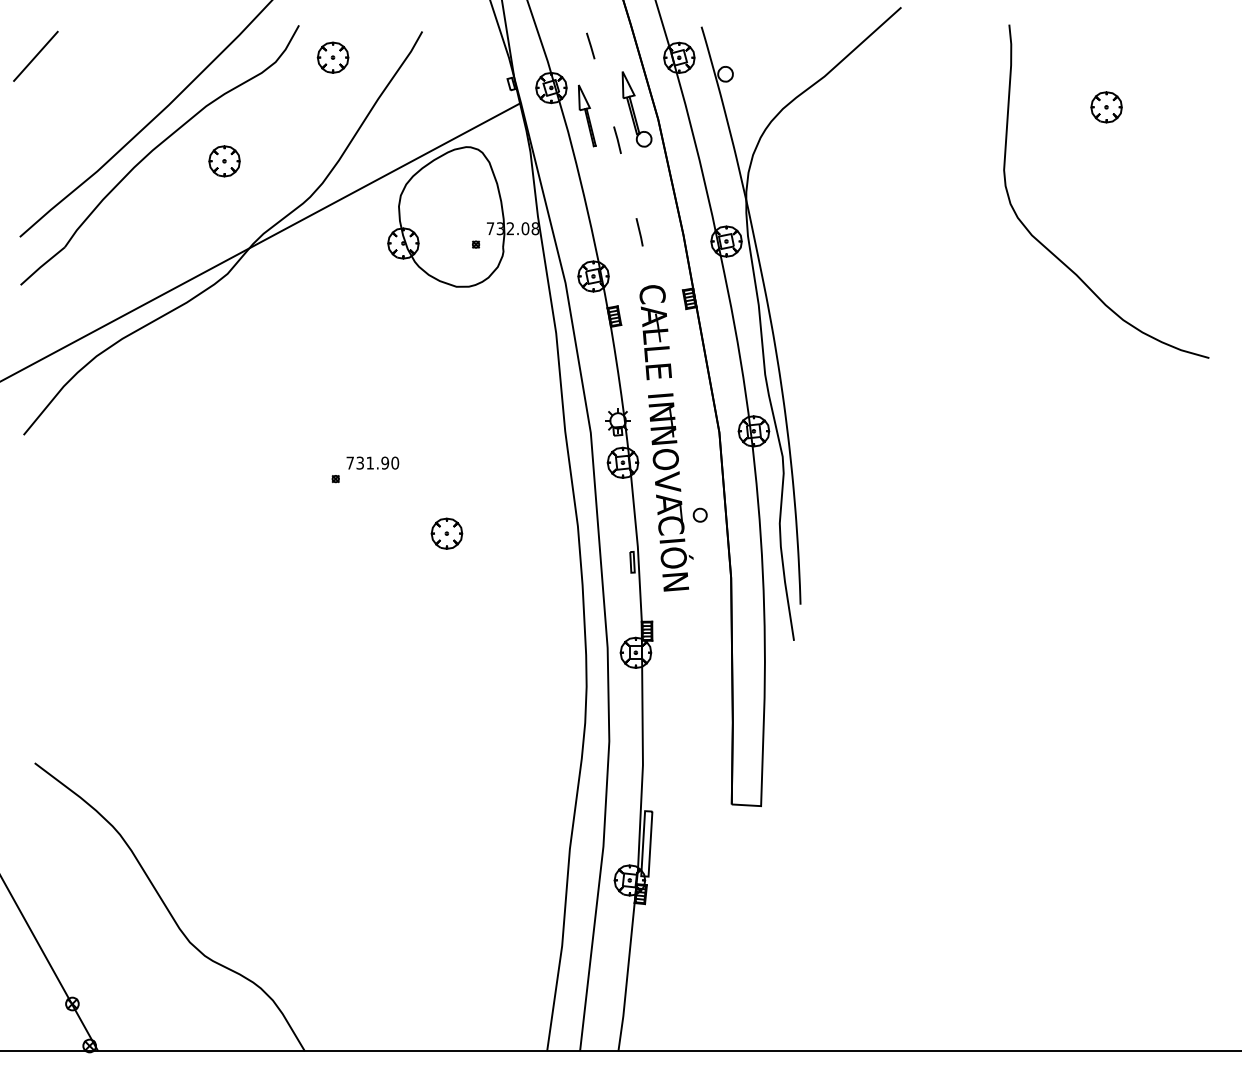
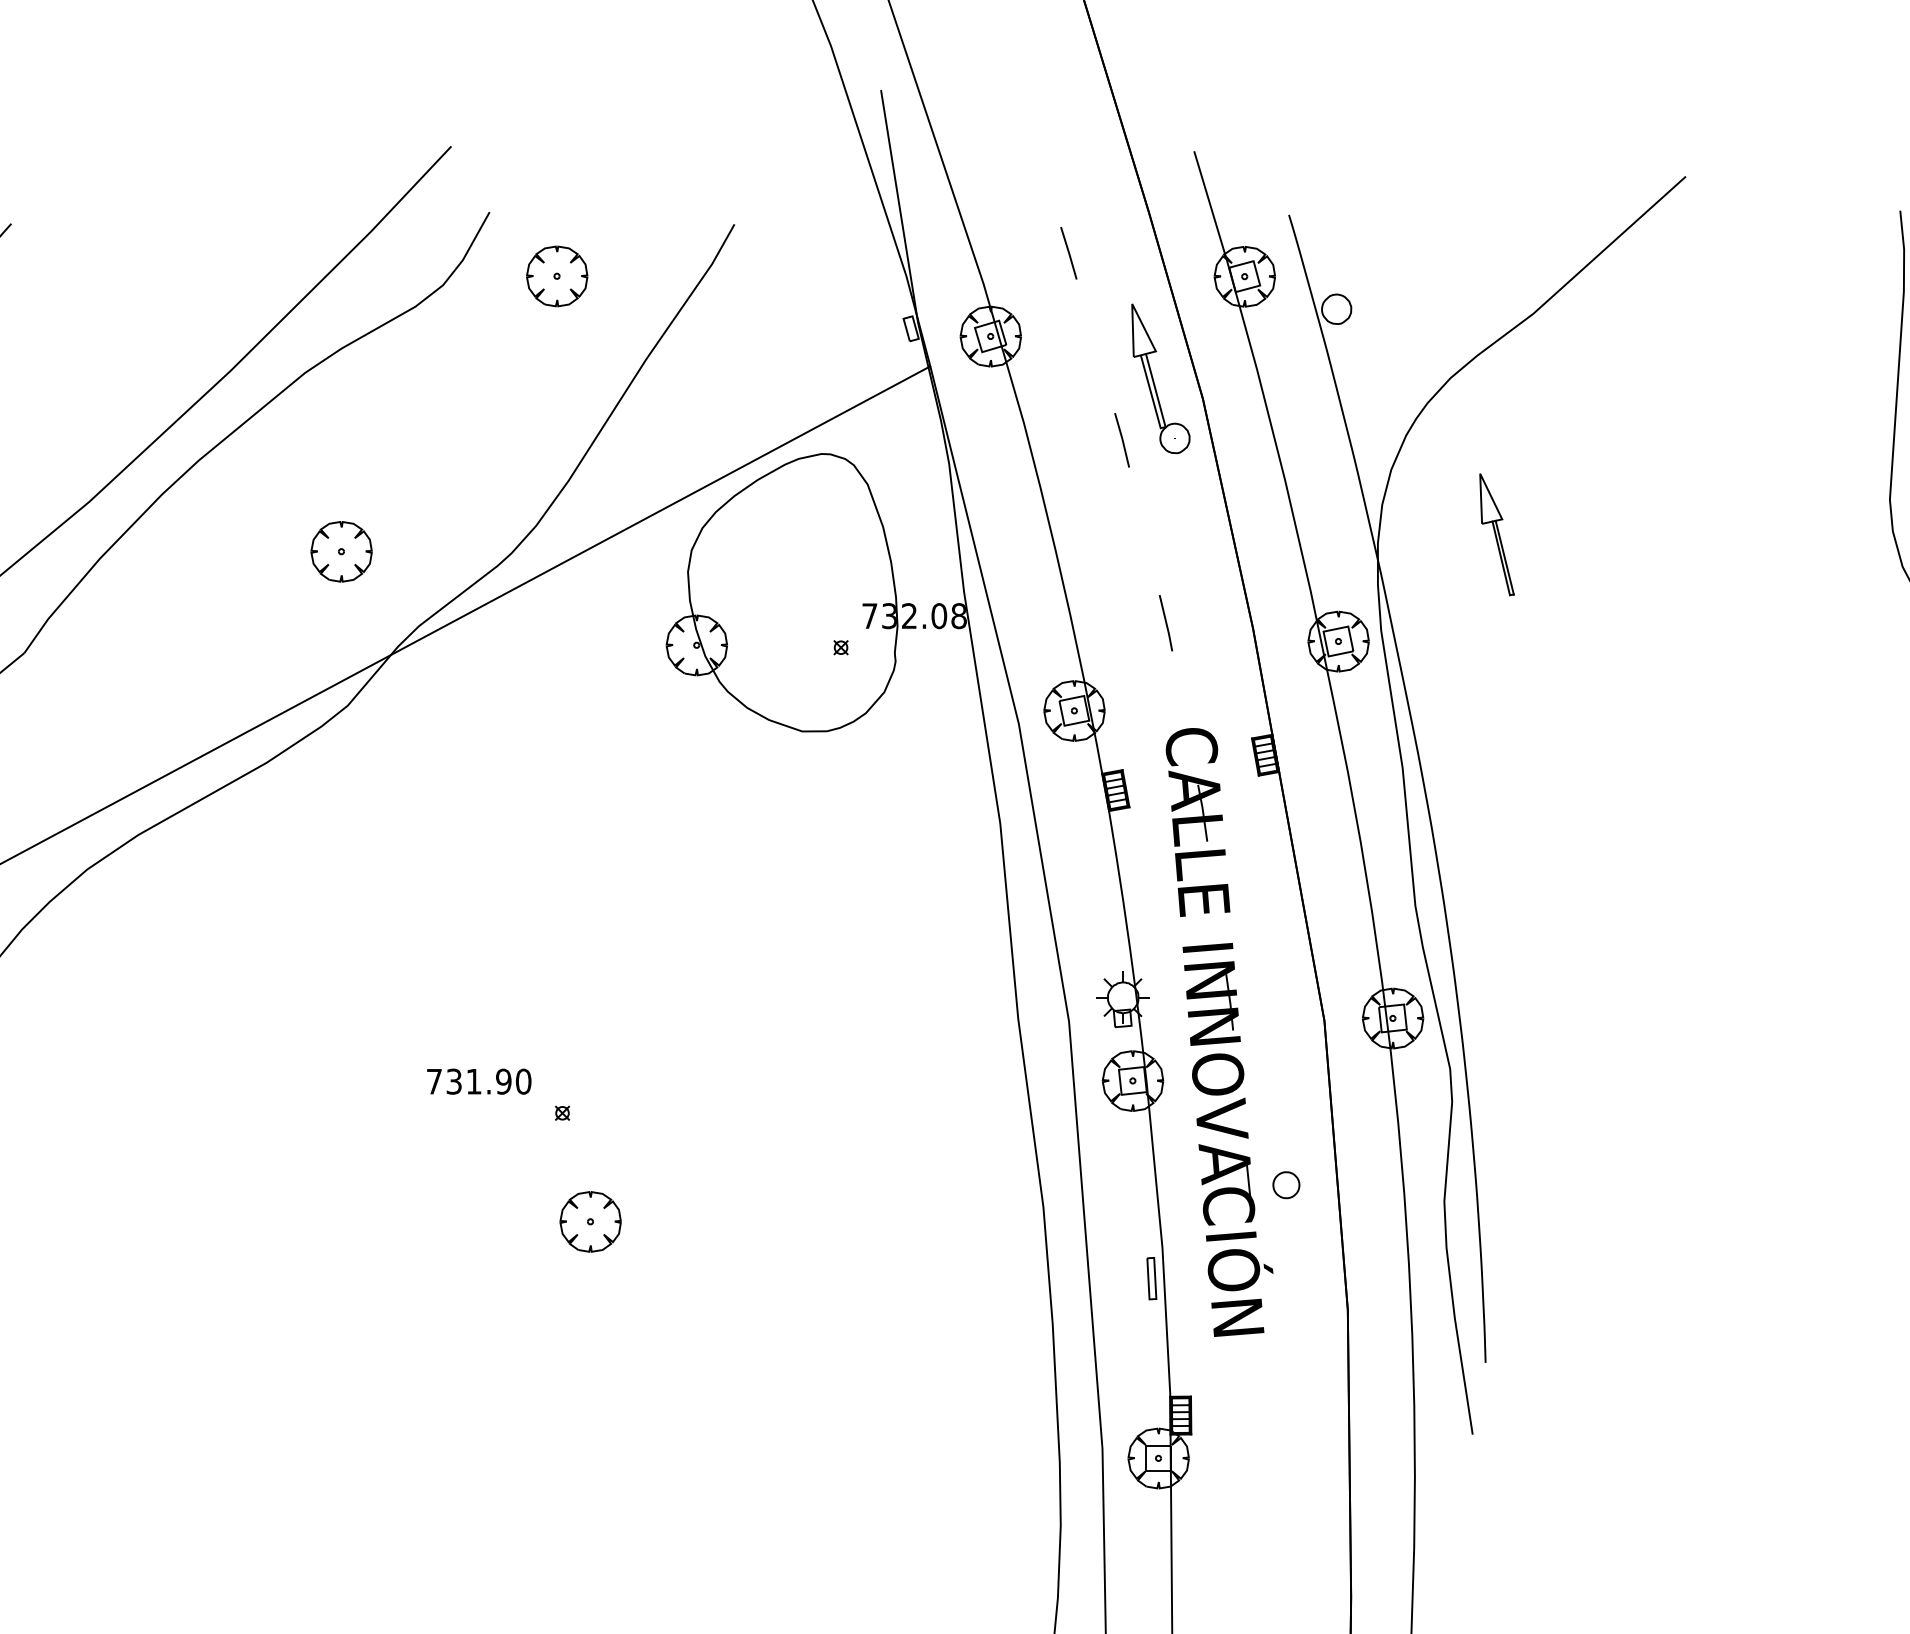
part: (587, 115) -> (1497, 534), moved
part: (224, 161) -> (341, 552), moved
text: (372, 462) -> (478, 1080), moved
part: (446, 533) -> (589, 1221), moved

